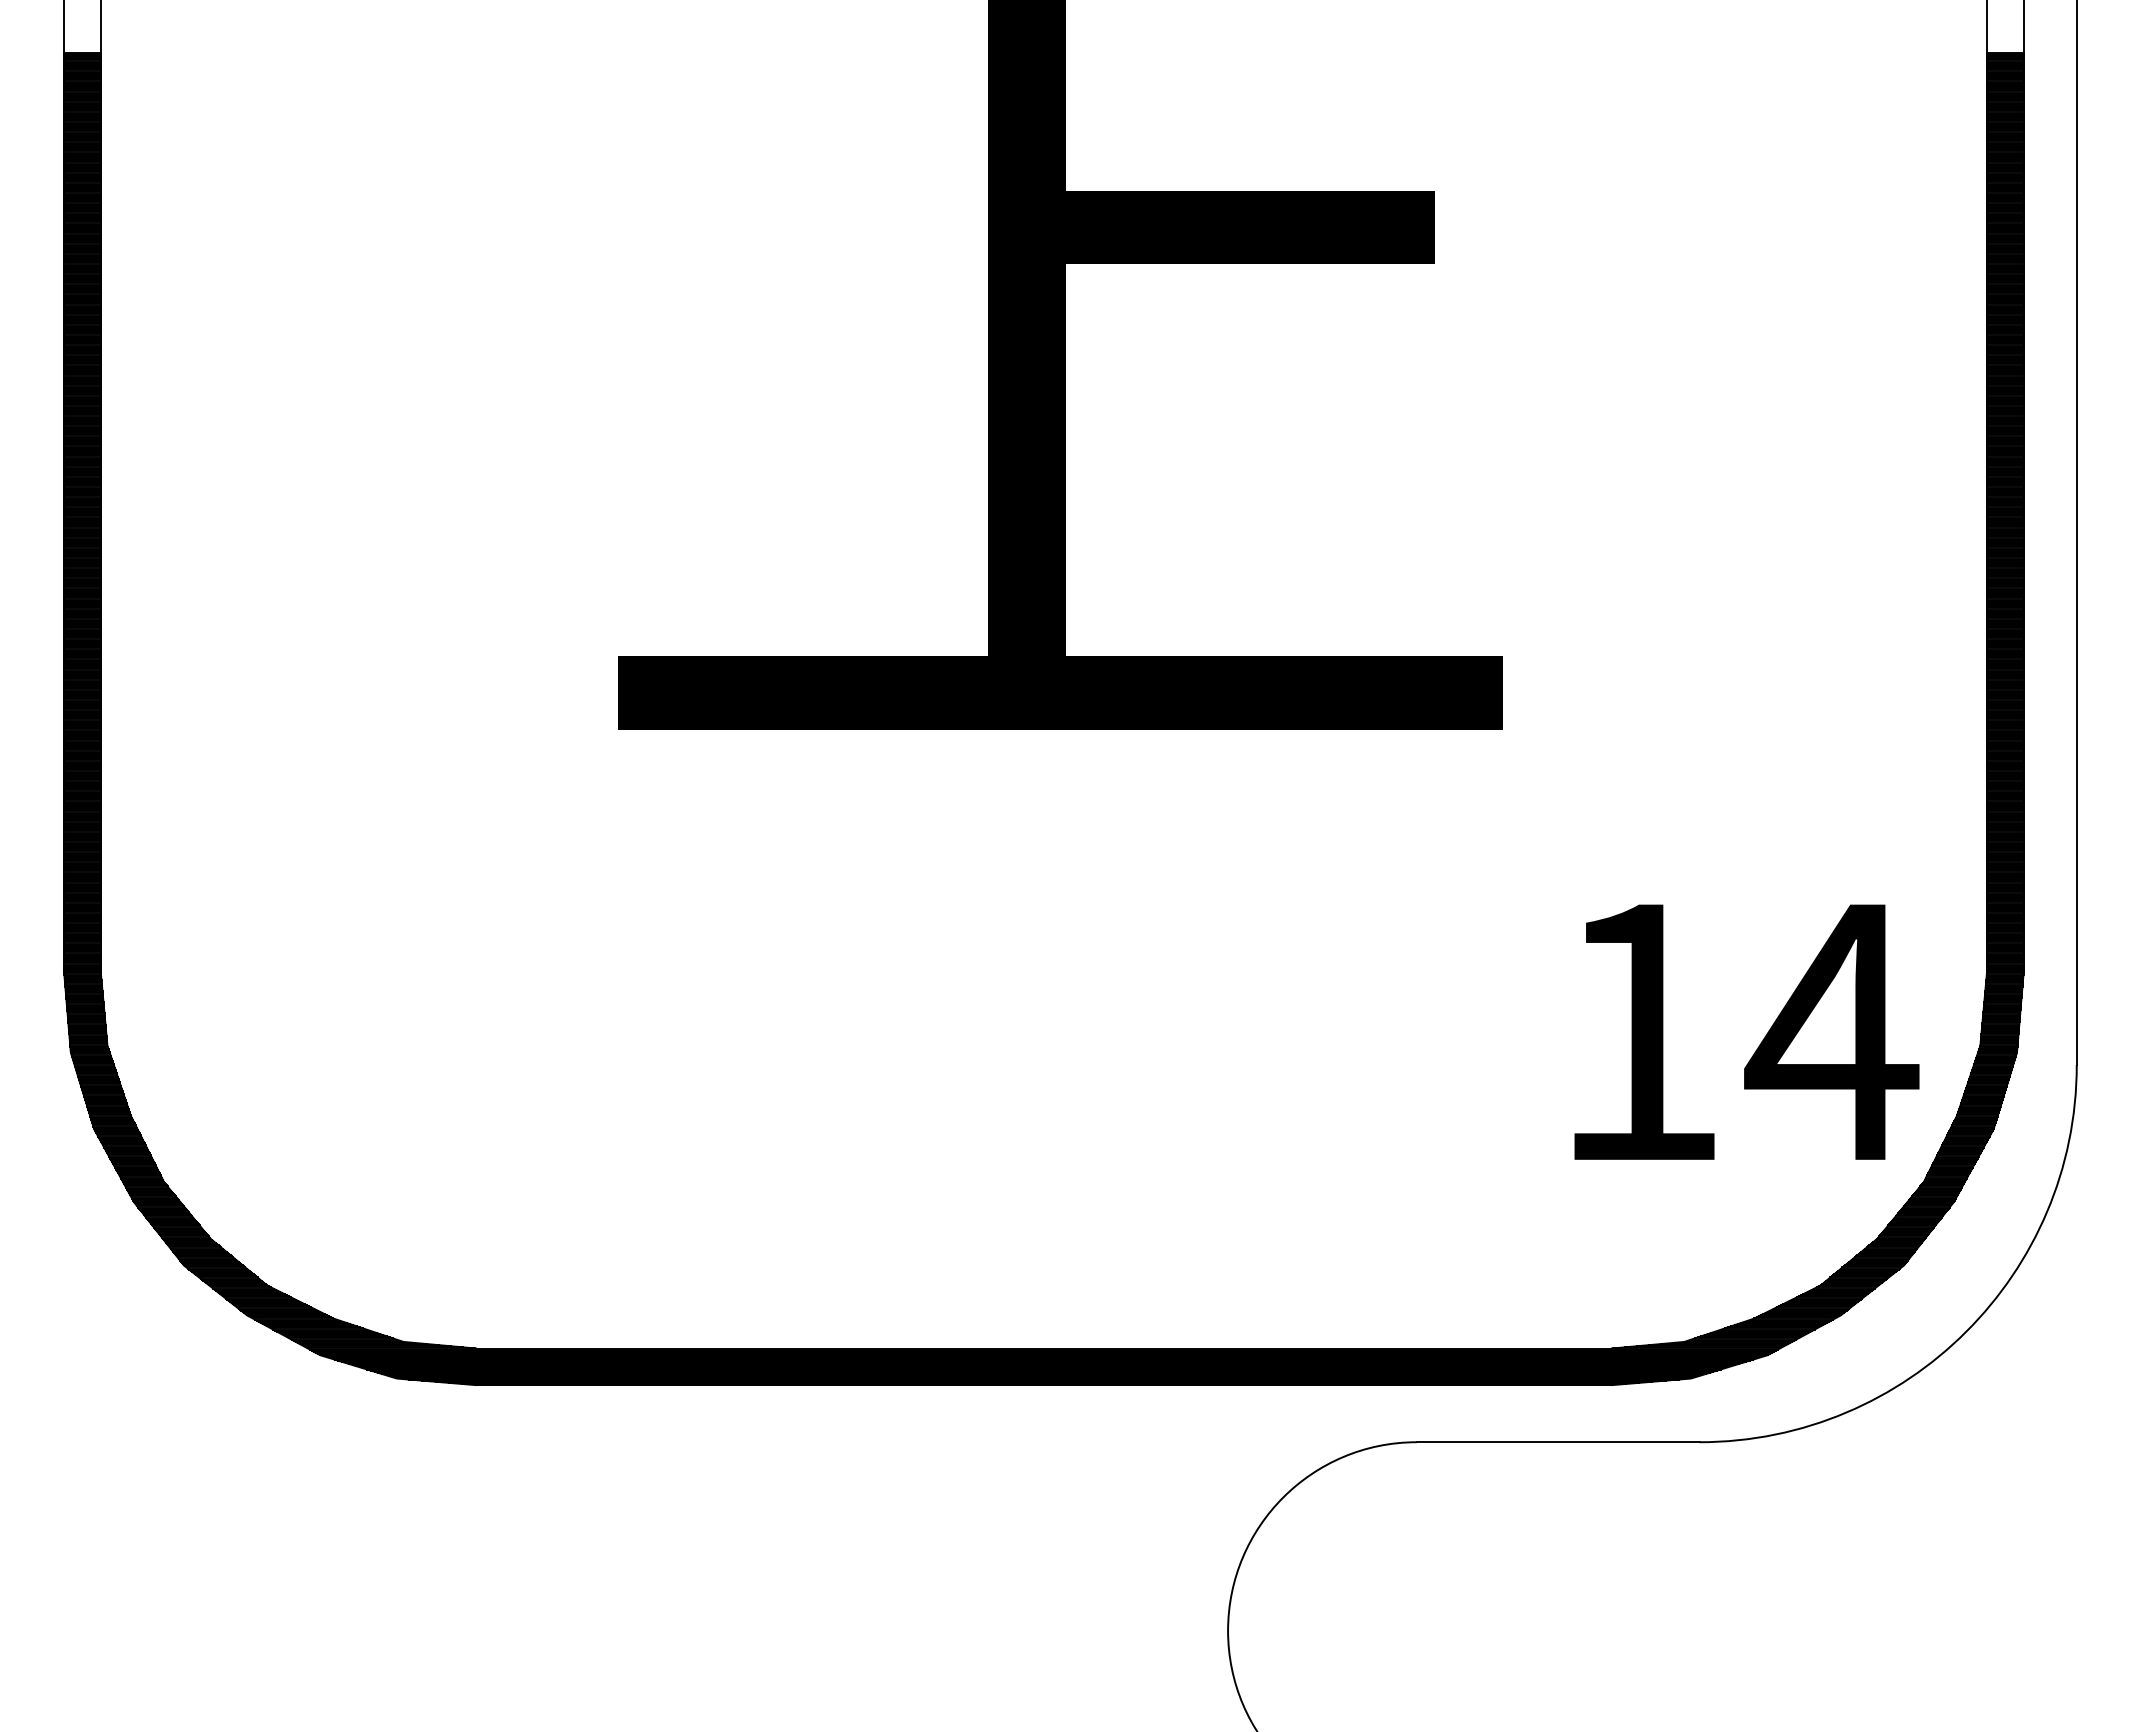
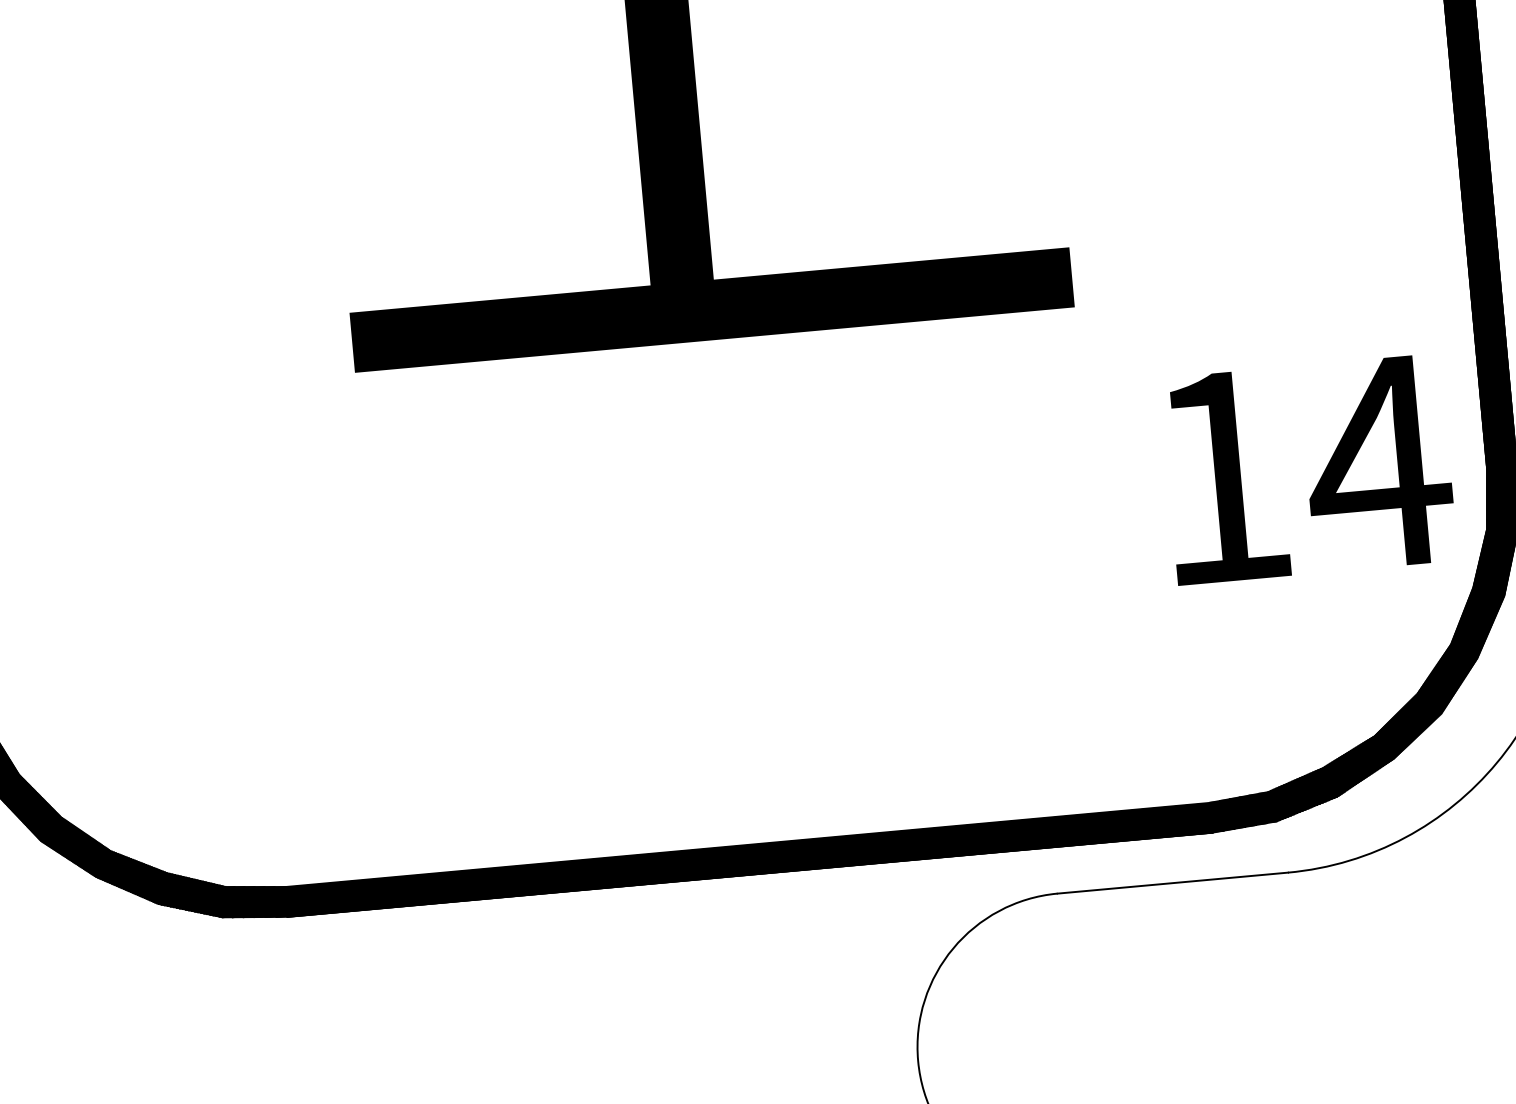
text: (1746, 1031) -> (1308, 468), moved

